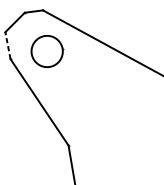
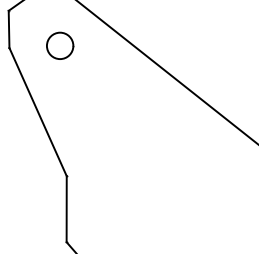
line: (8, 45) -> (9, 29), dashed -> solid
circle: (47, 50) -> (60, 45), size x0.62

